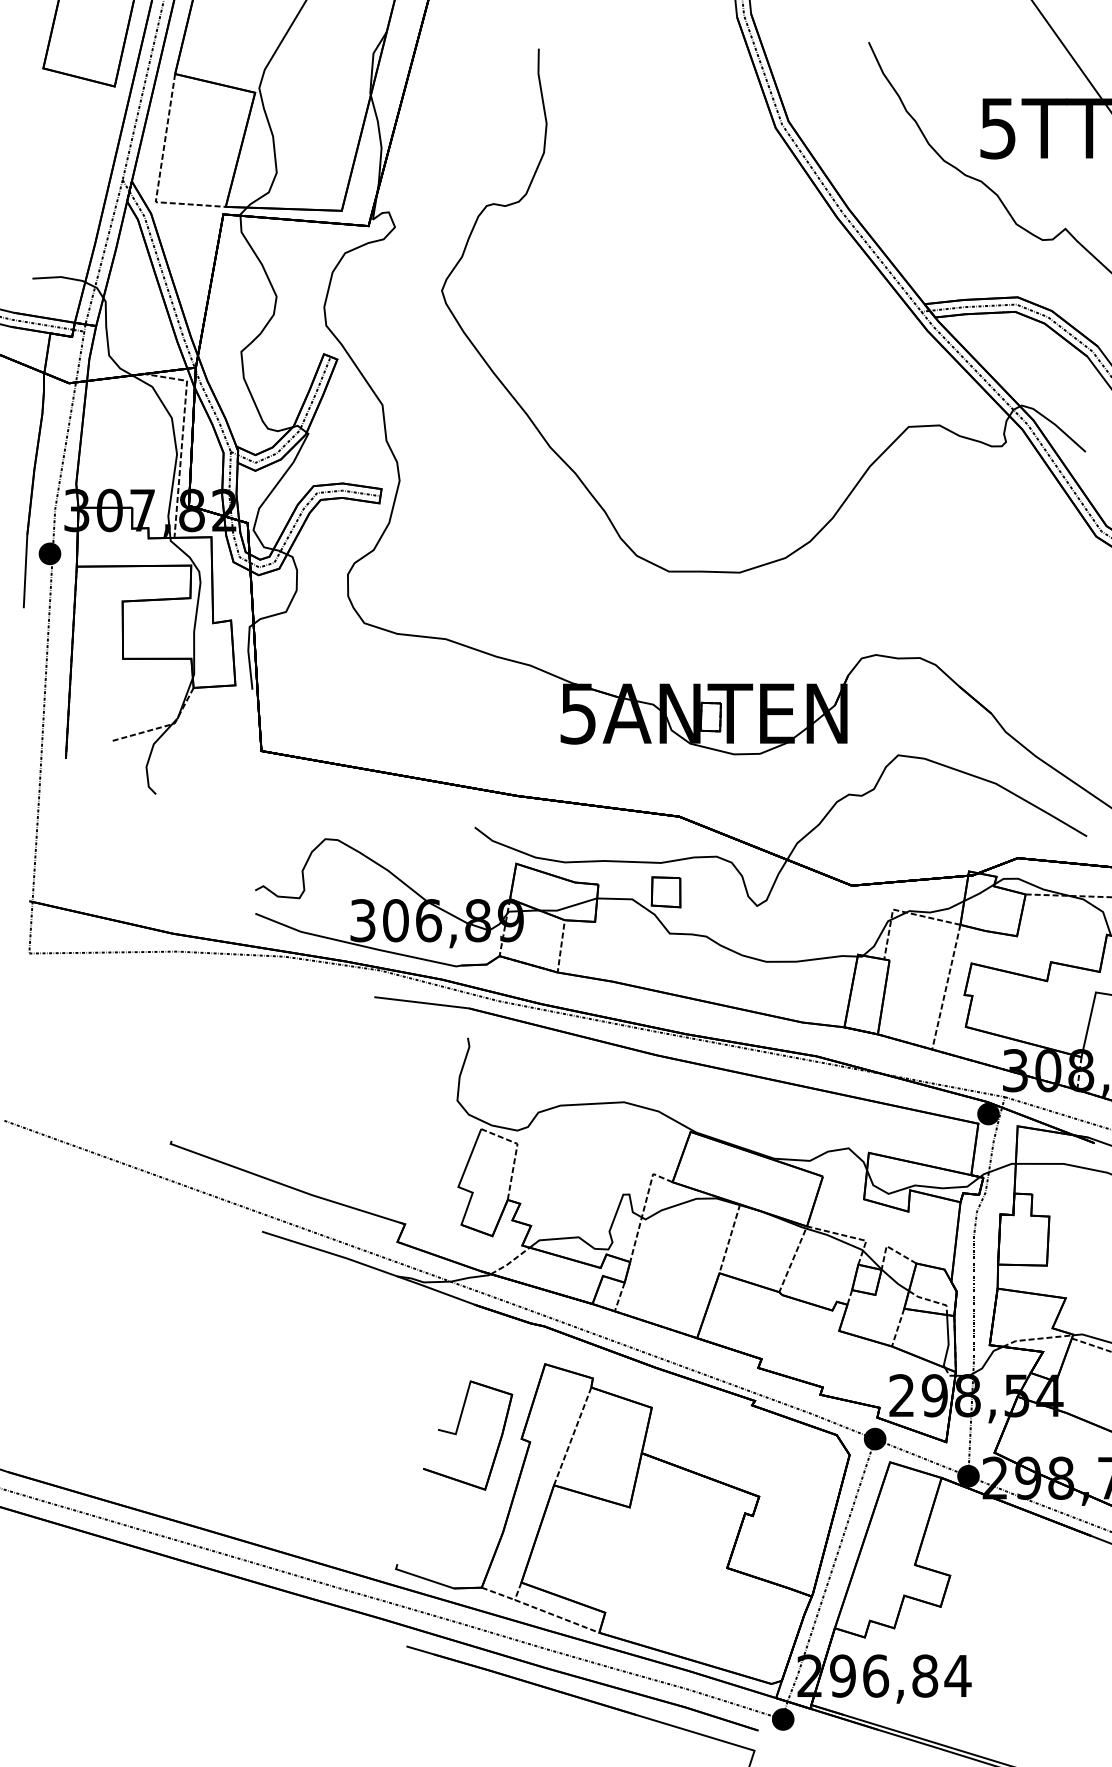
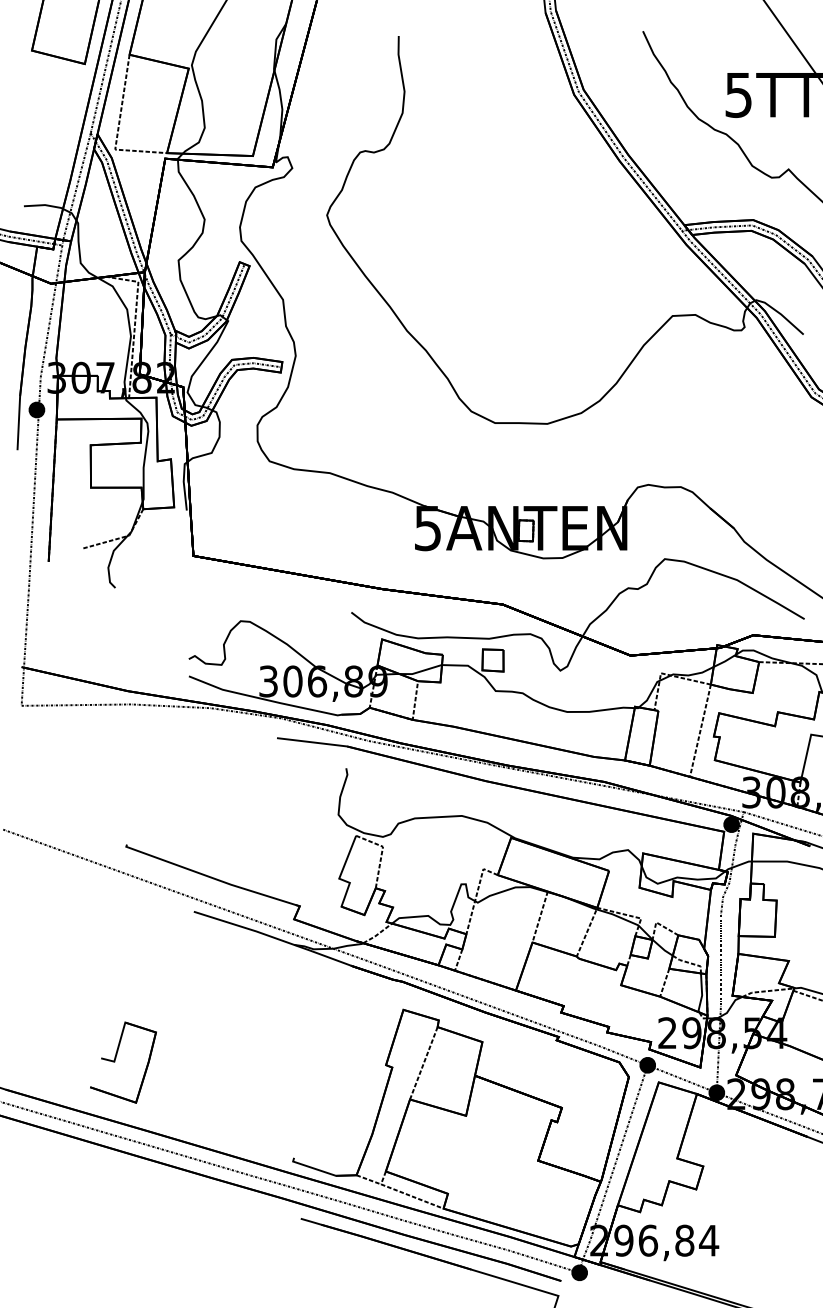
part: (458, 1429) -> (116, 1058), moved

